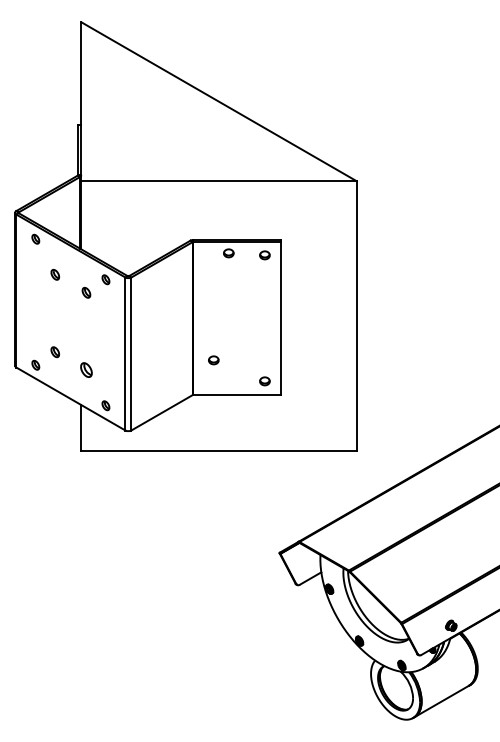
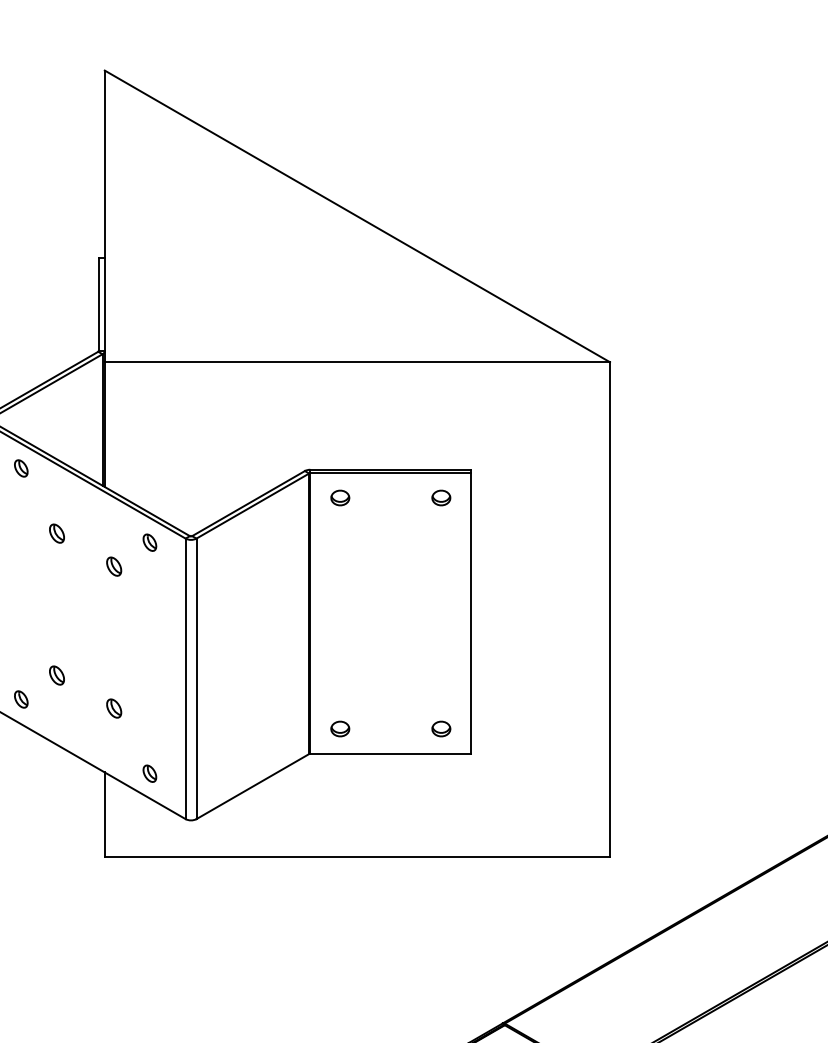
part: (228, 253) -> (339, 498), moved
part: (213, 360) -> (339, 729), moved
part: (86, 370) -> (114, 709), size x0.71

